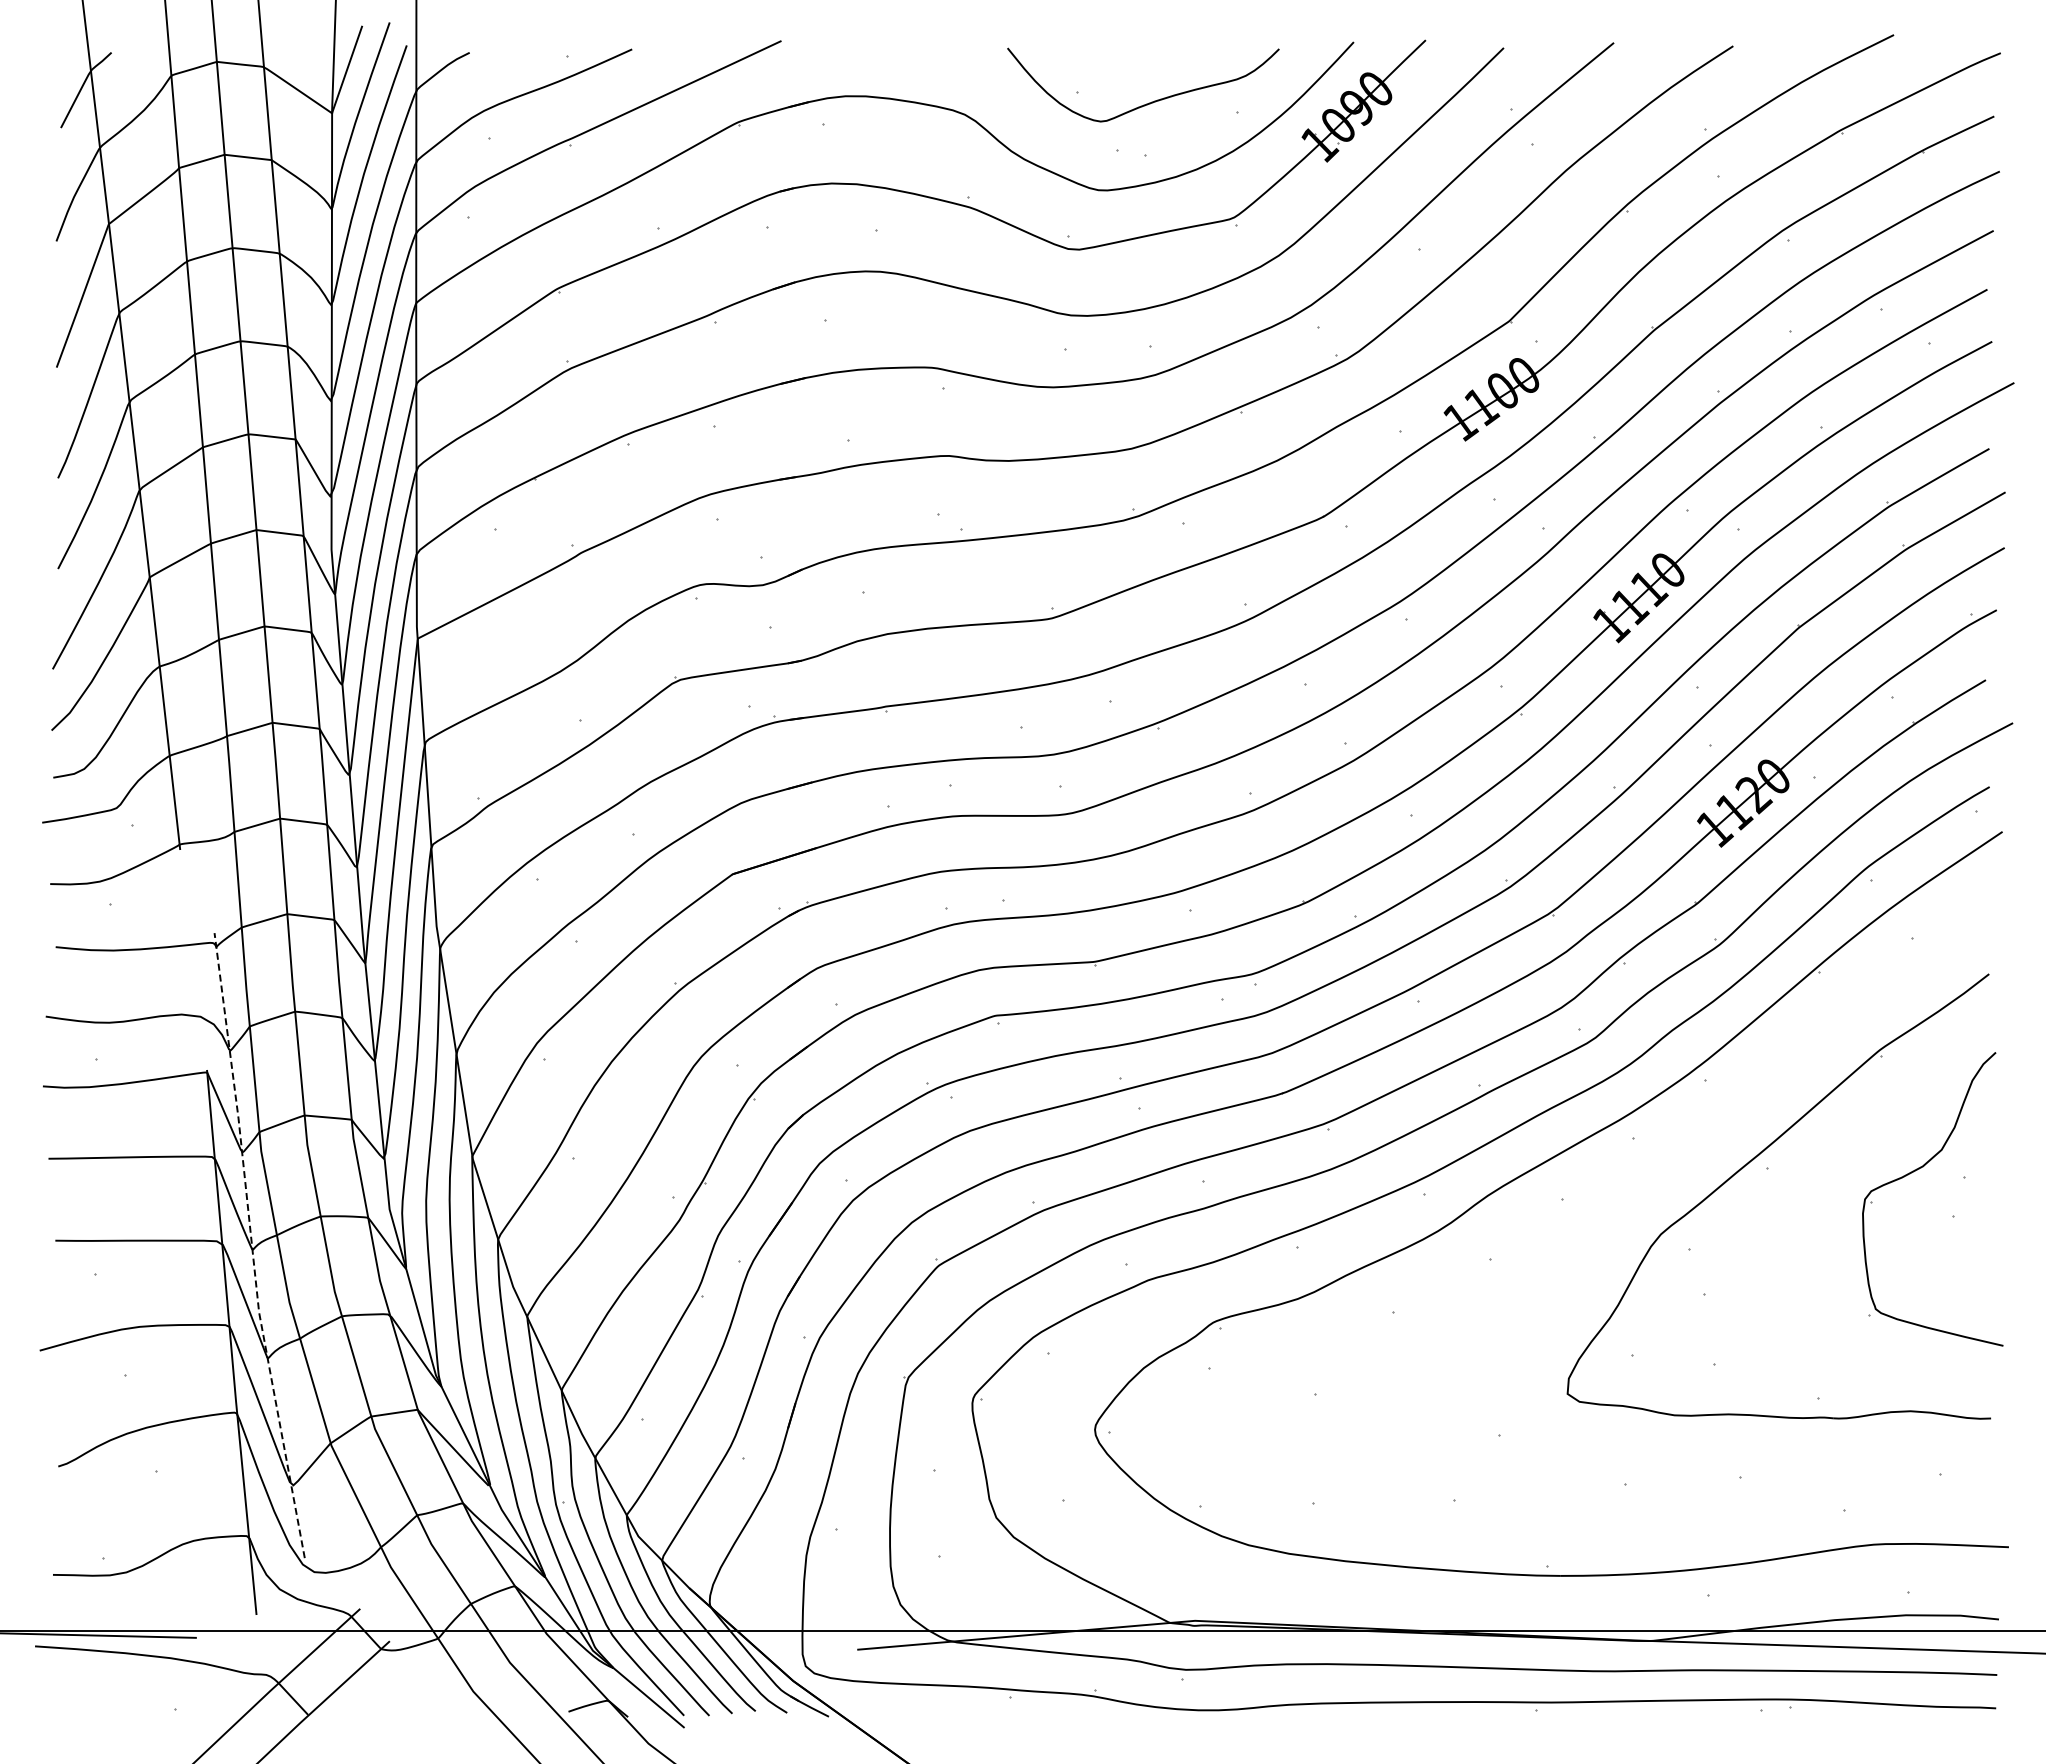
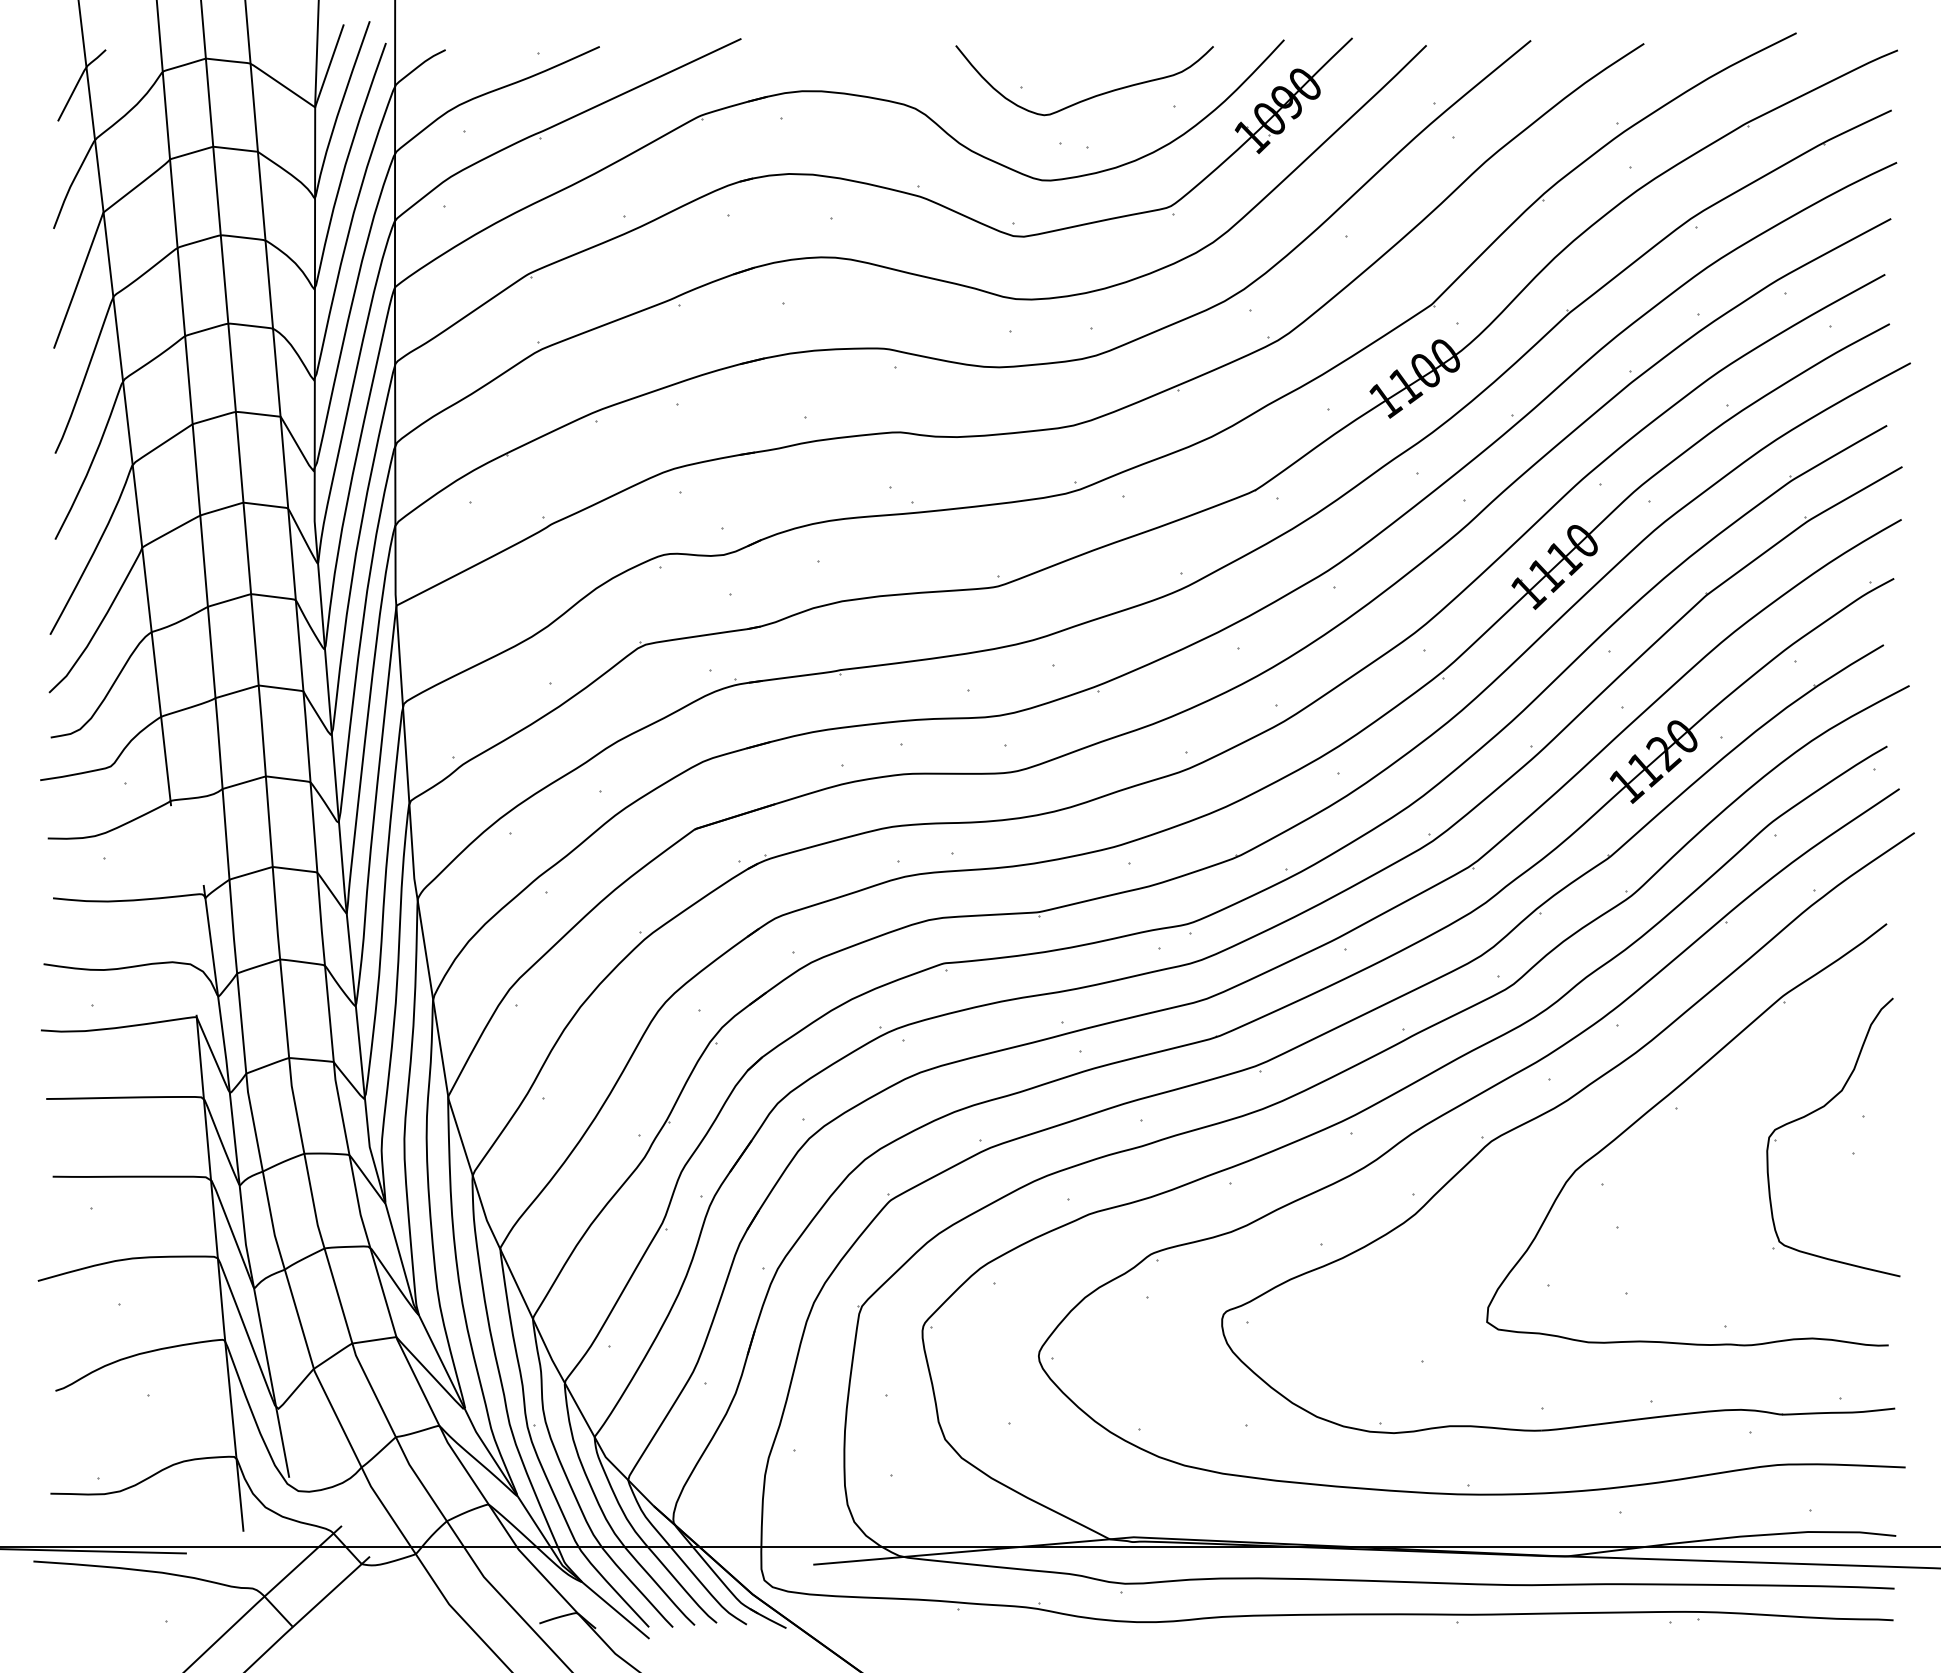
part: (1639, 1169) -> (1555, 1109), added
line: (252, 1246) -> (239, 1182), dashed -> solid

